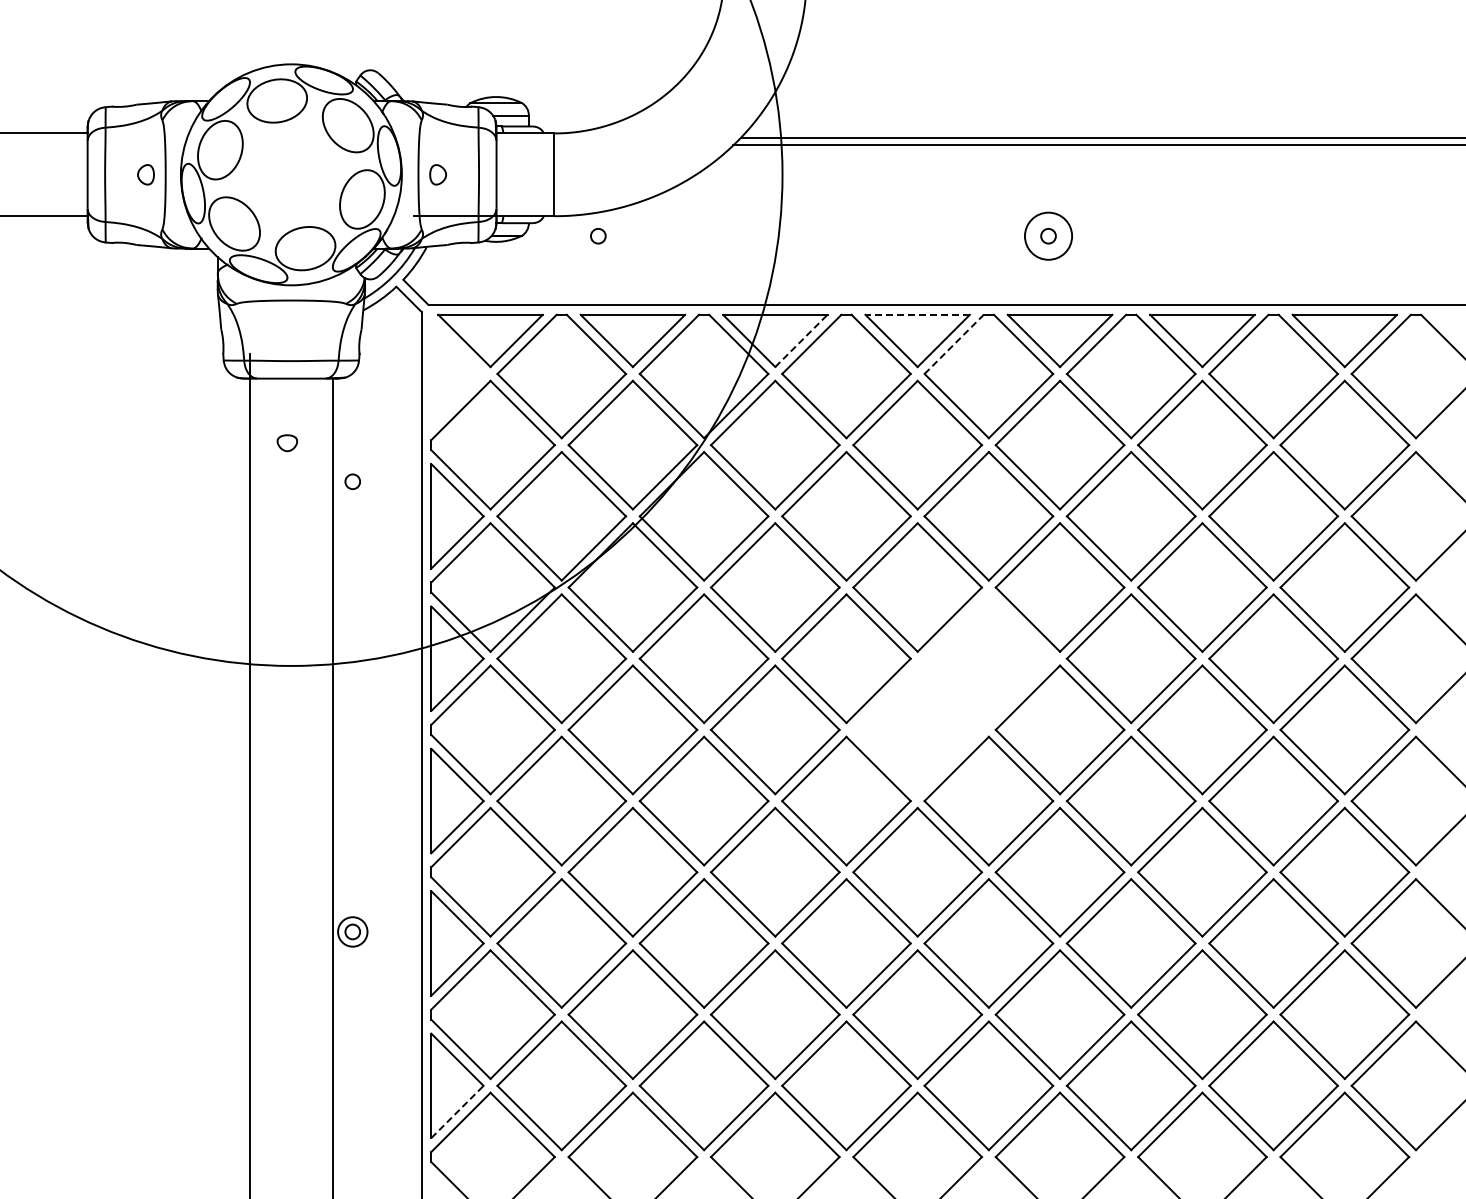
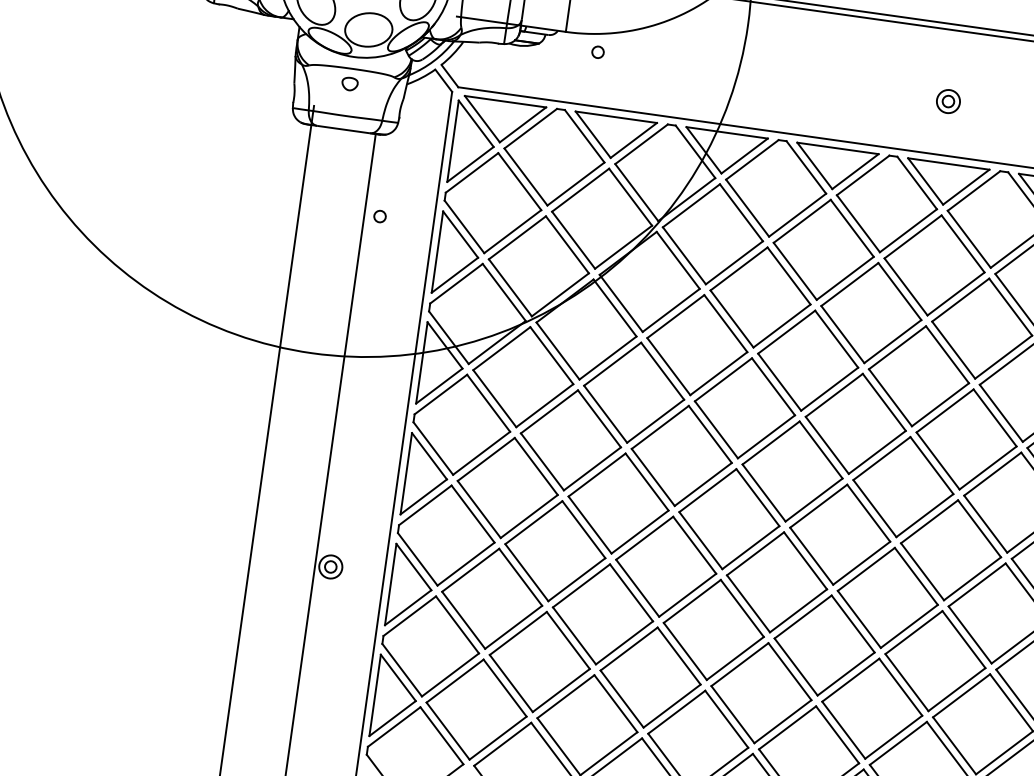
circle: (1048, 235) -> (948, 101), size x0.62
line: (917, 314) -> (837, 148), dashed -> solid
line: (801, 340) -> (744, 155), dashed -> solid
line: (954, 344) -> (863, 175), dashed -> solid
part: (457, 373) -> (473, 143), added
part: (287, 443) -> (349, 84), moved
part: (953, 694) -> (824, 447), added
line: (457, 1111) -> (392, 718), dashed -> solid

